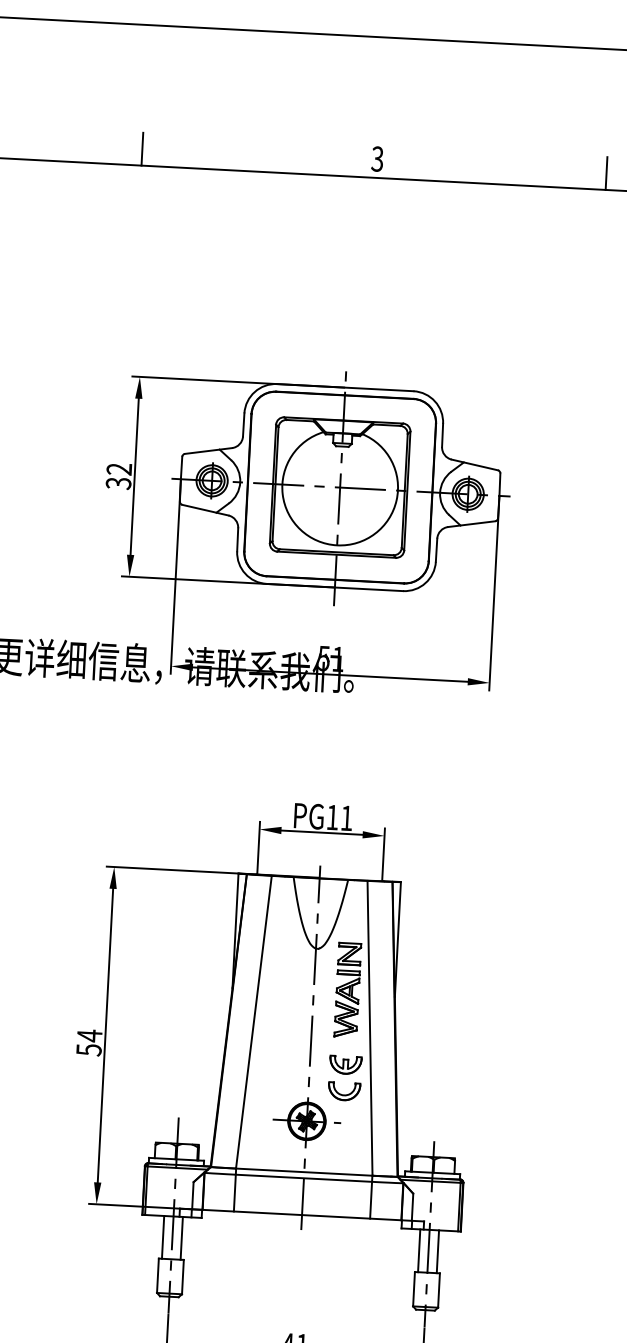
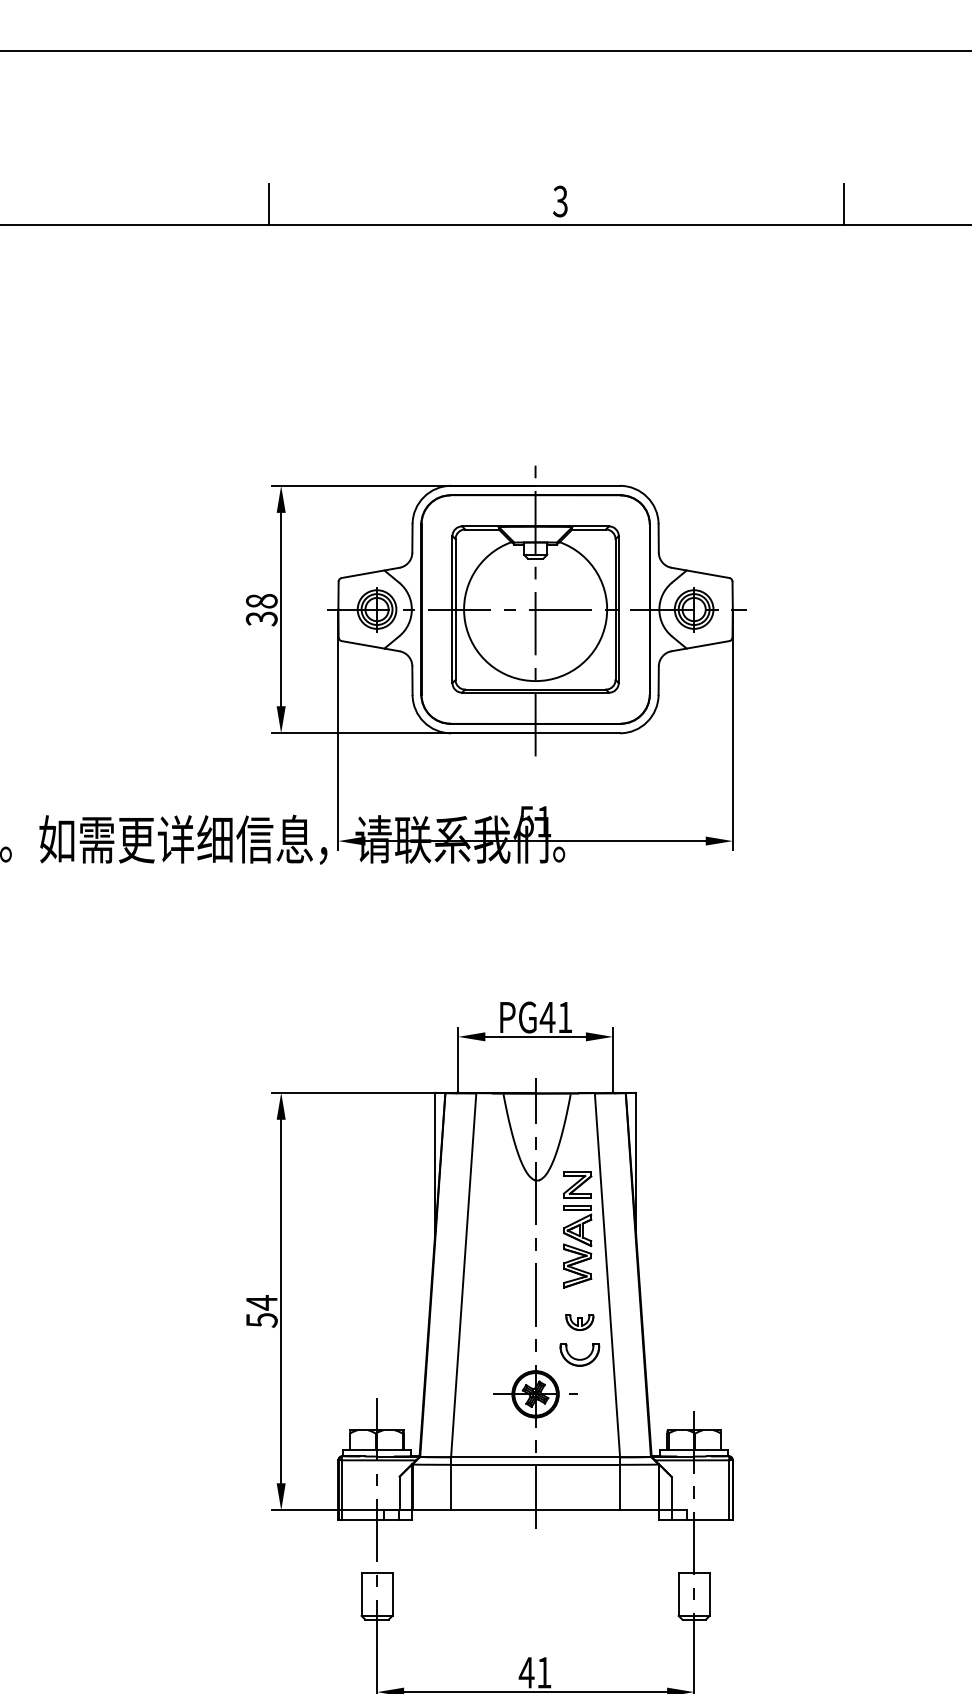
text: (119, 469) -> (261, 601), 32 -> 38
text: (332, 817) -> (547, 1017), PG11 -> PG41
part: (345, 1065) -> (579, 1322), size x0.7
line: (163, 1237) -> (365, 1546), removed
line: (181, 1238) -> (388, 1546), removed
line: (419, 1250) -> (682, 1546), removed
line: (437, 1251) -> (705, 1546), removed

